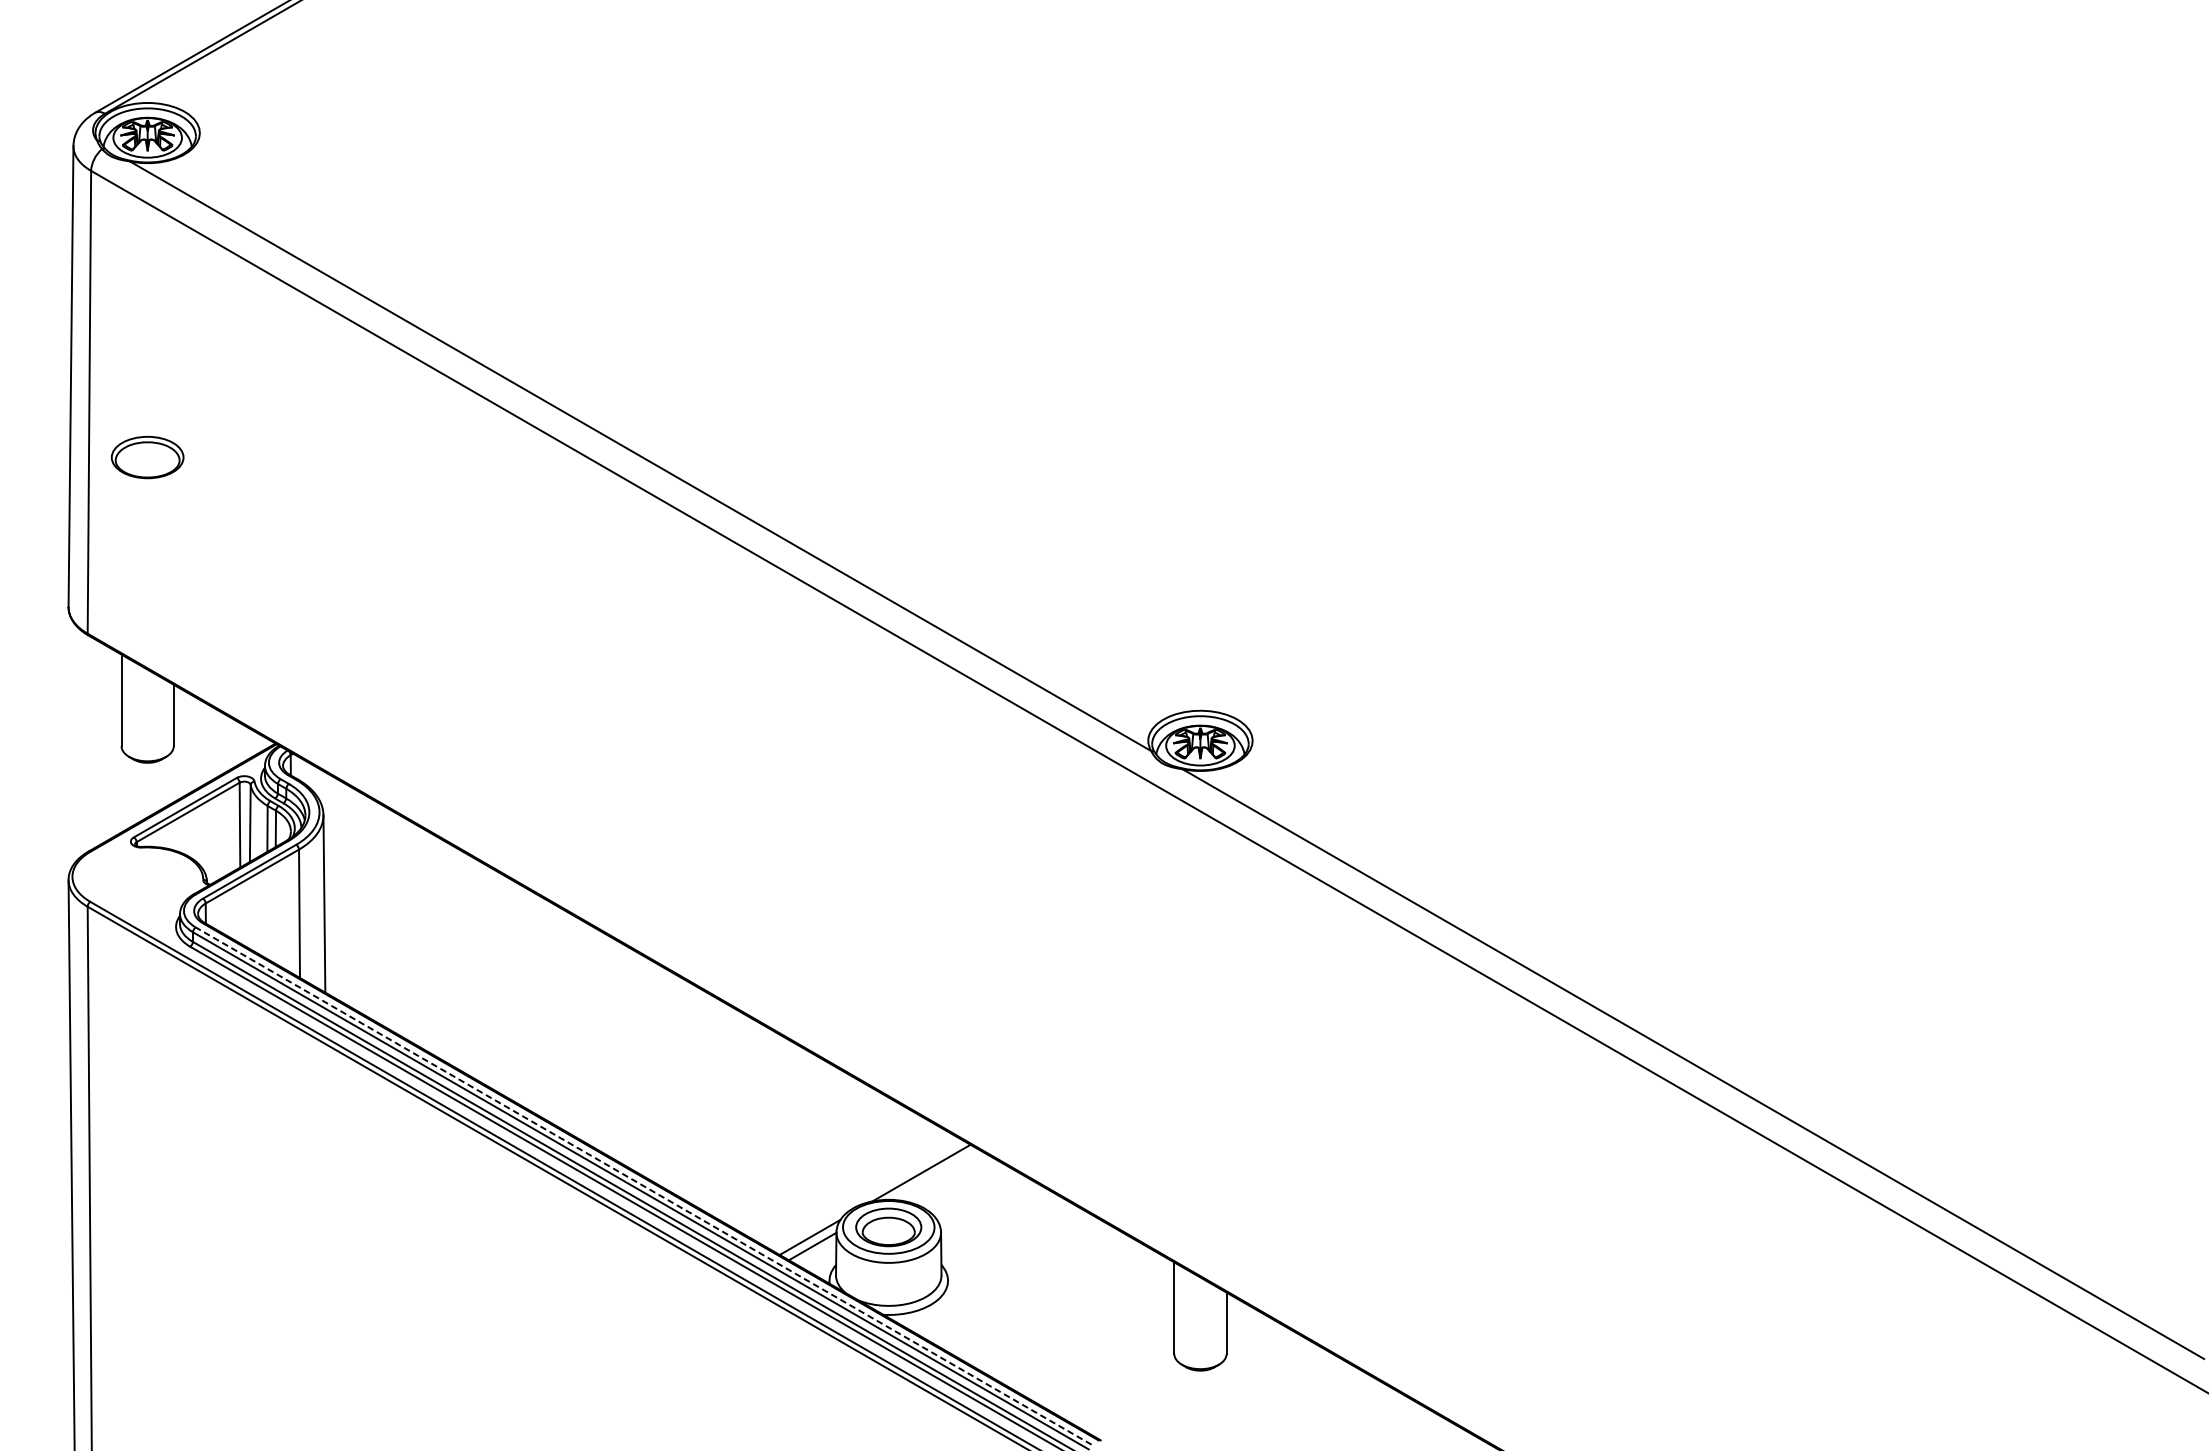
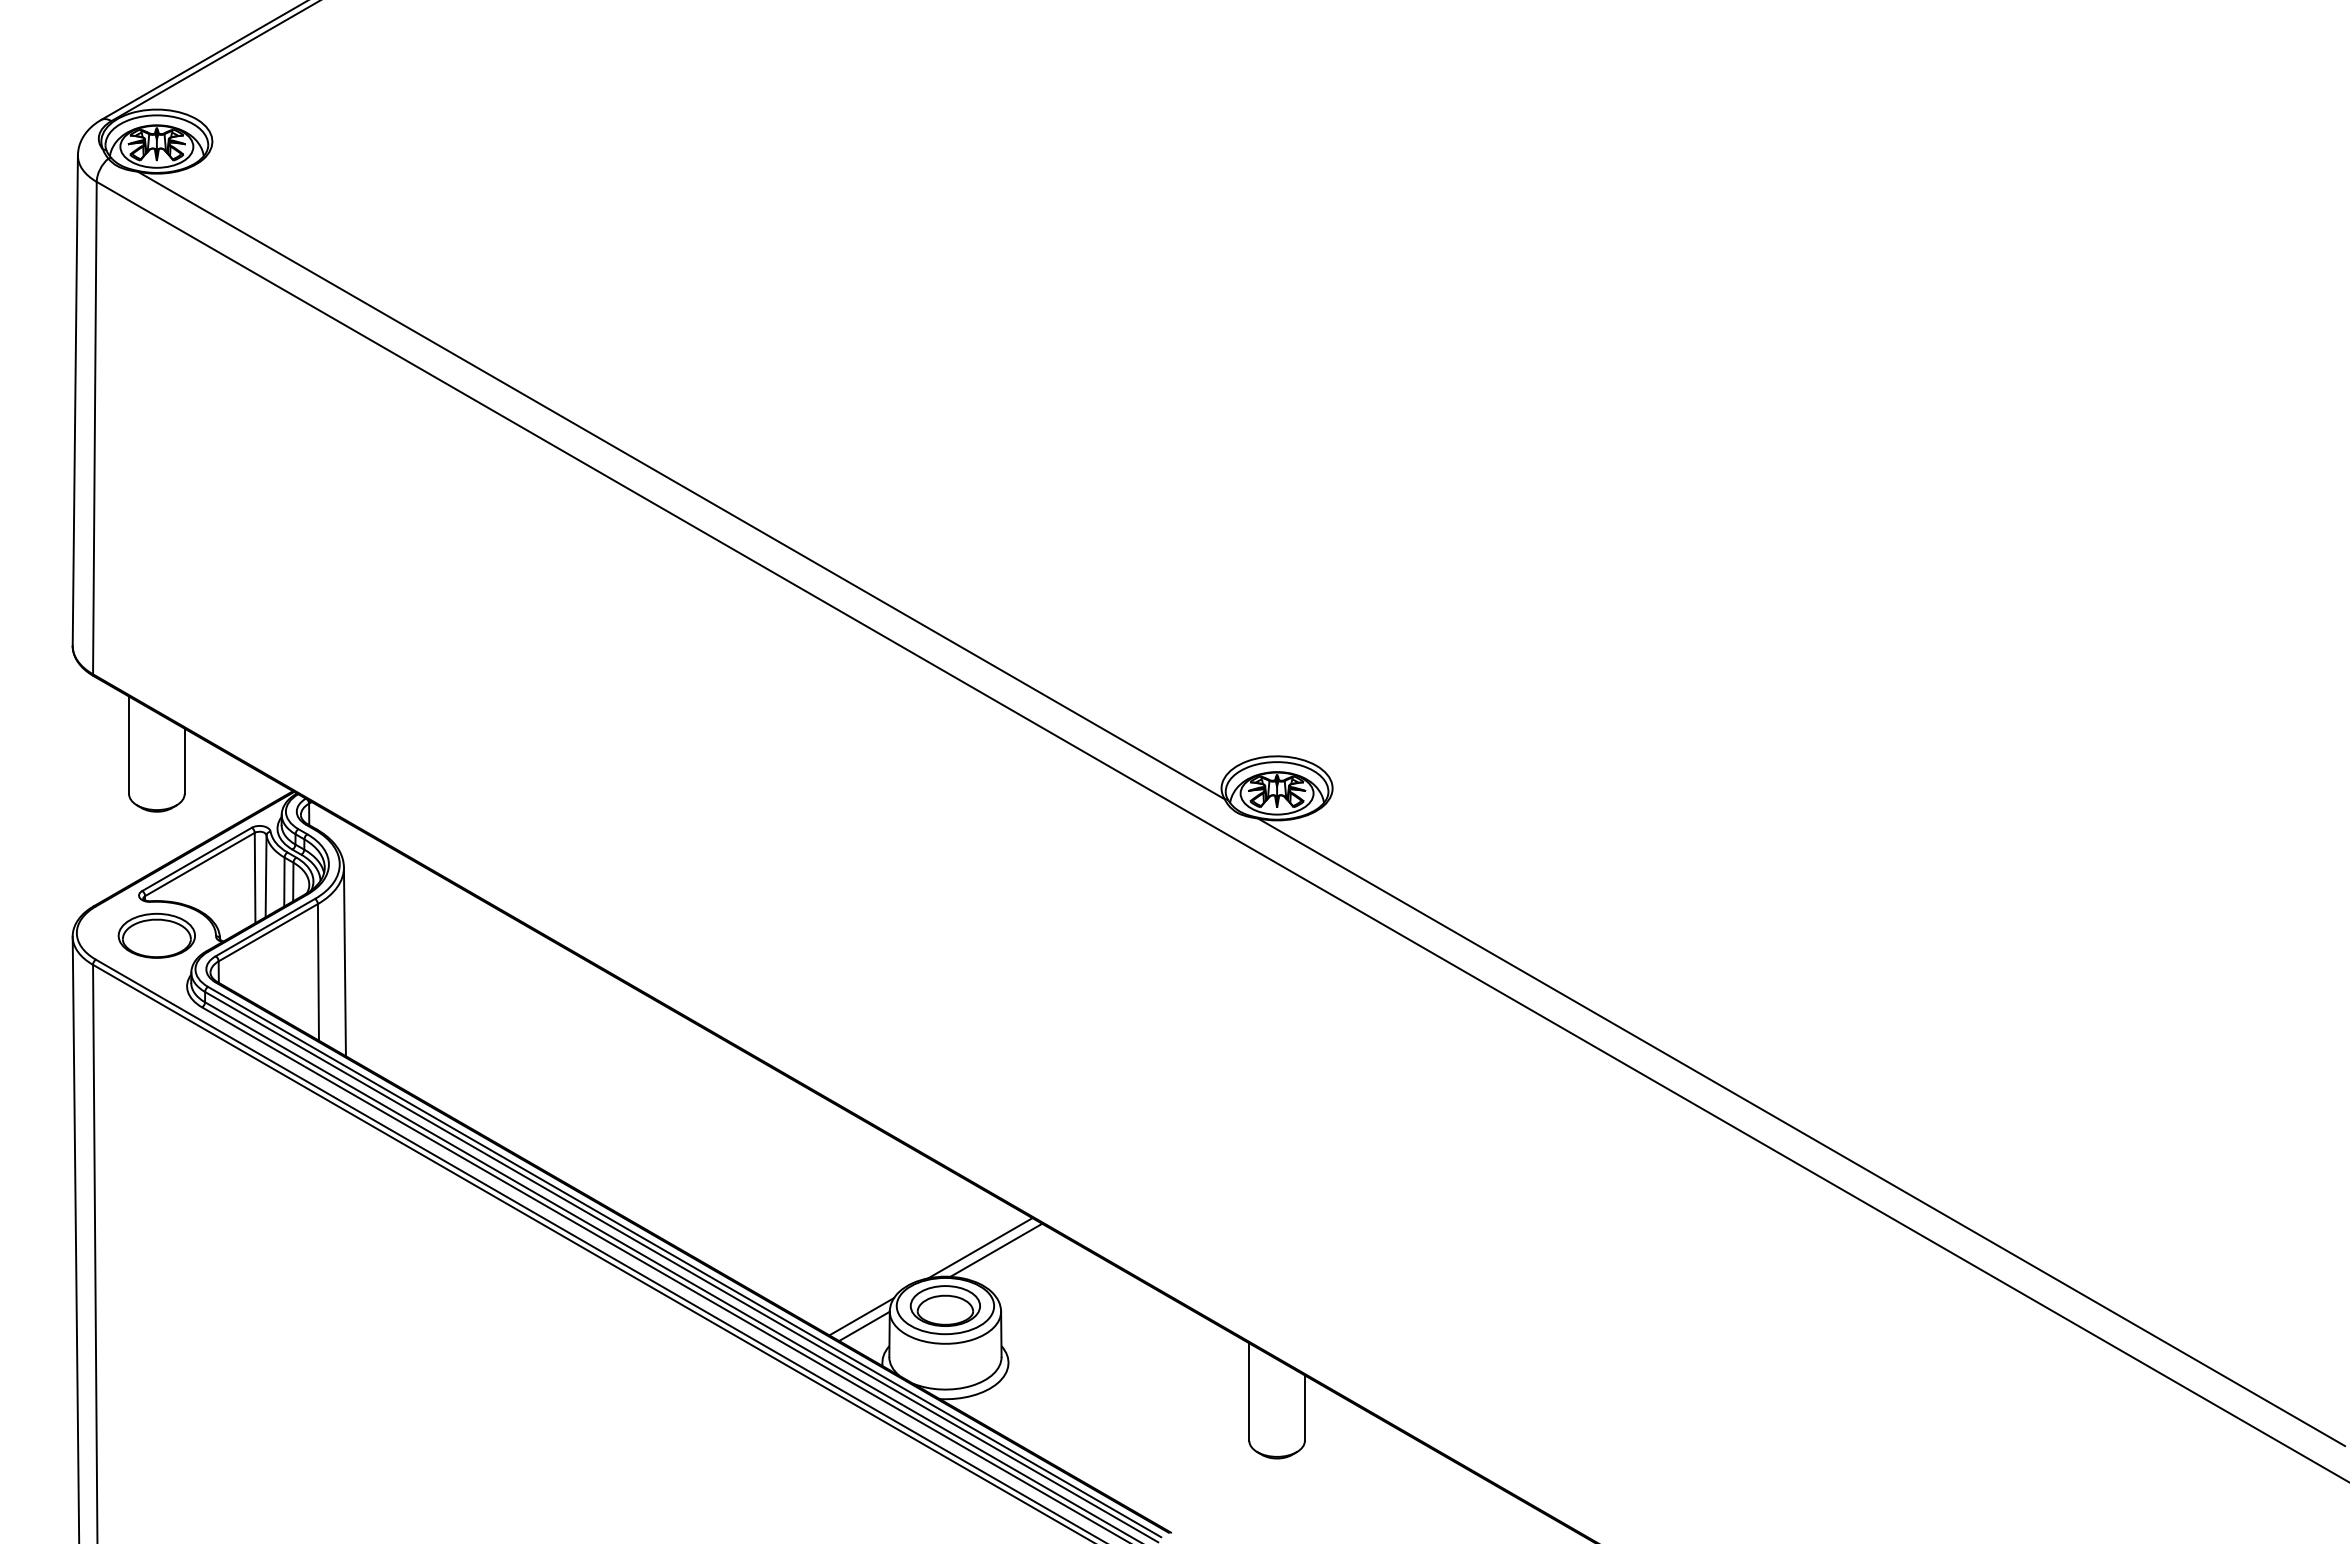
part: (147, 457) -> (156, 935), moved
line: (936, 1174) -> (996, 1249), added
line: (643, 1185) -> (684, 1261), dashed -> solid

